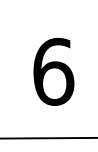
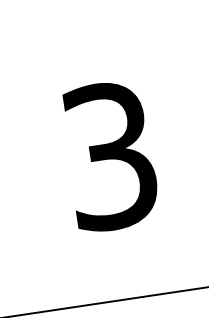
text: (53, 71) -> (110, 155), 6 -> 3

